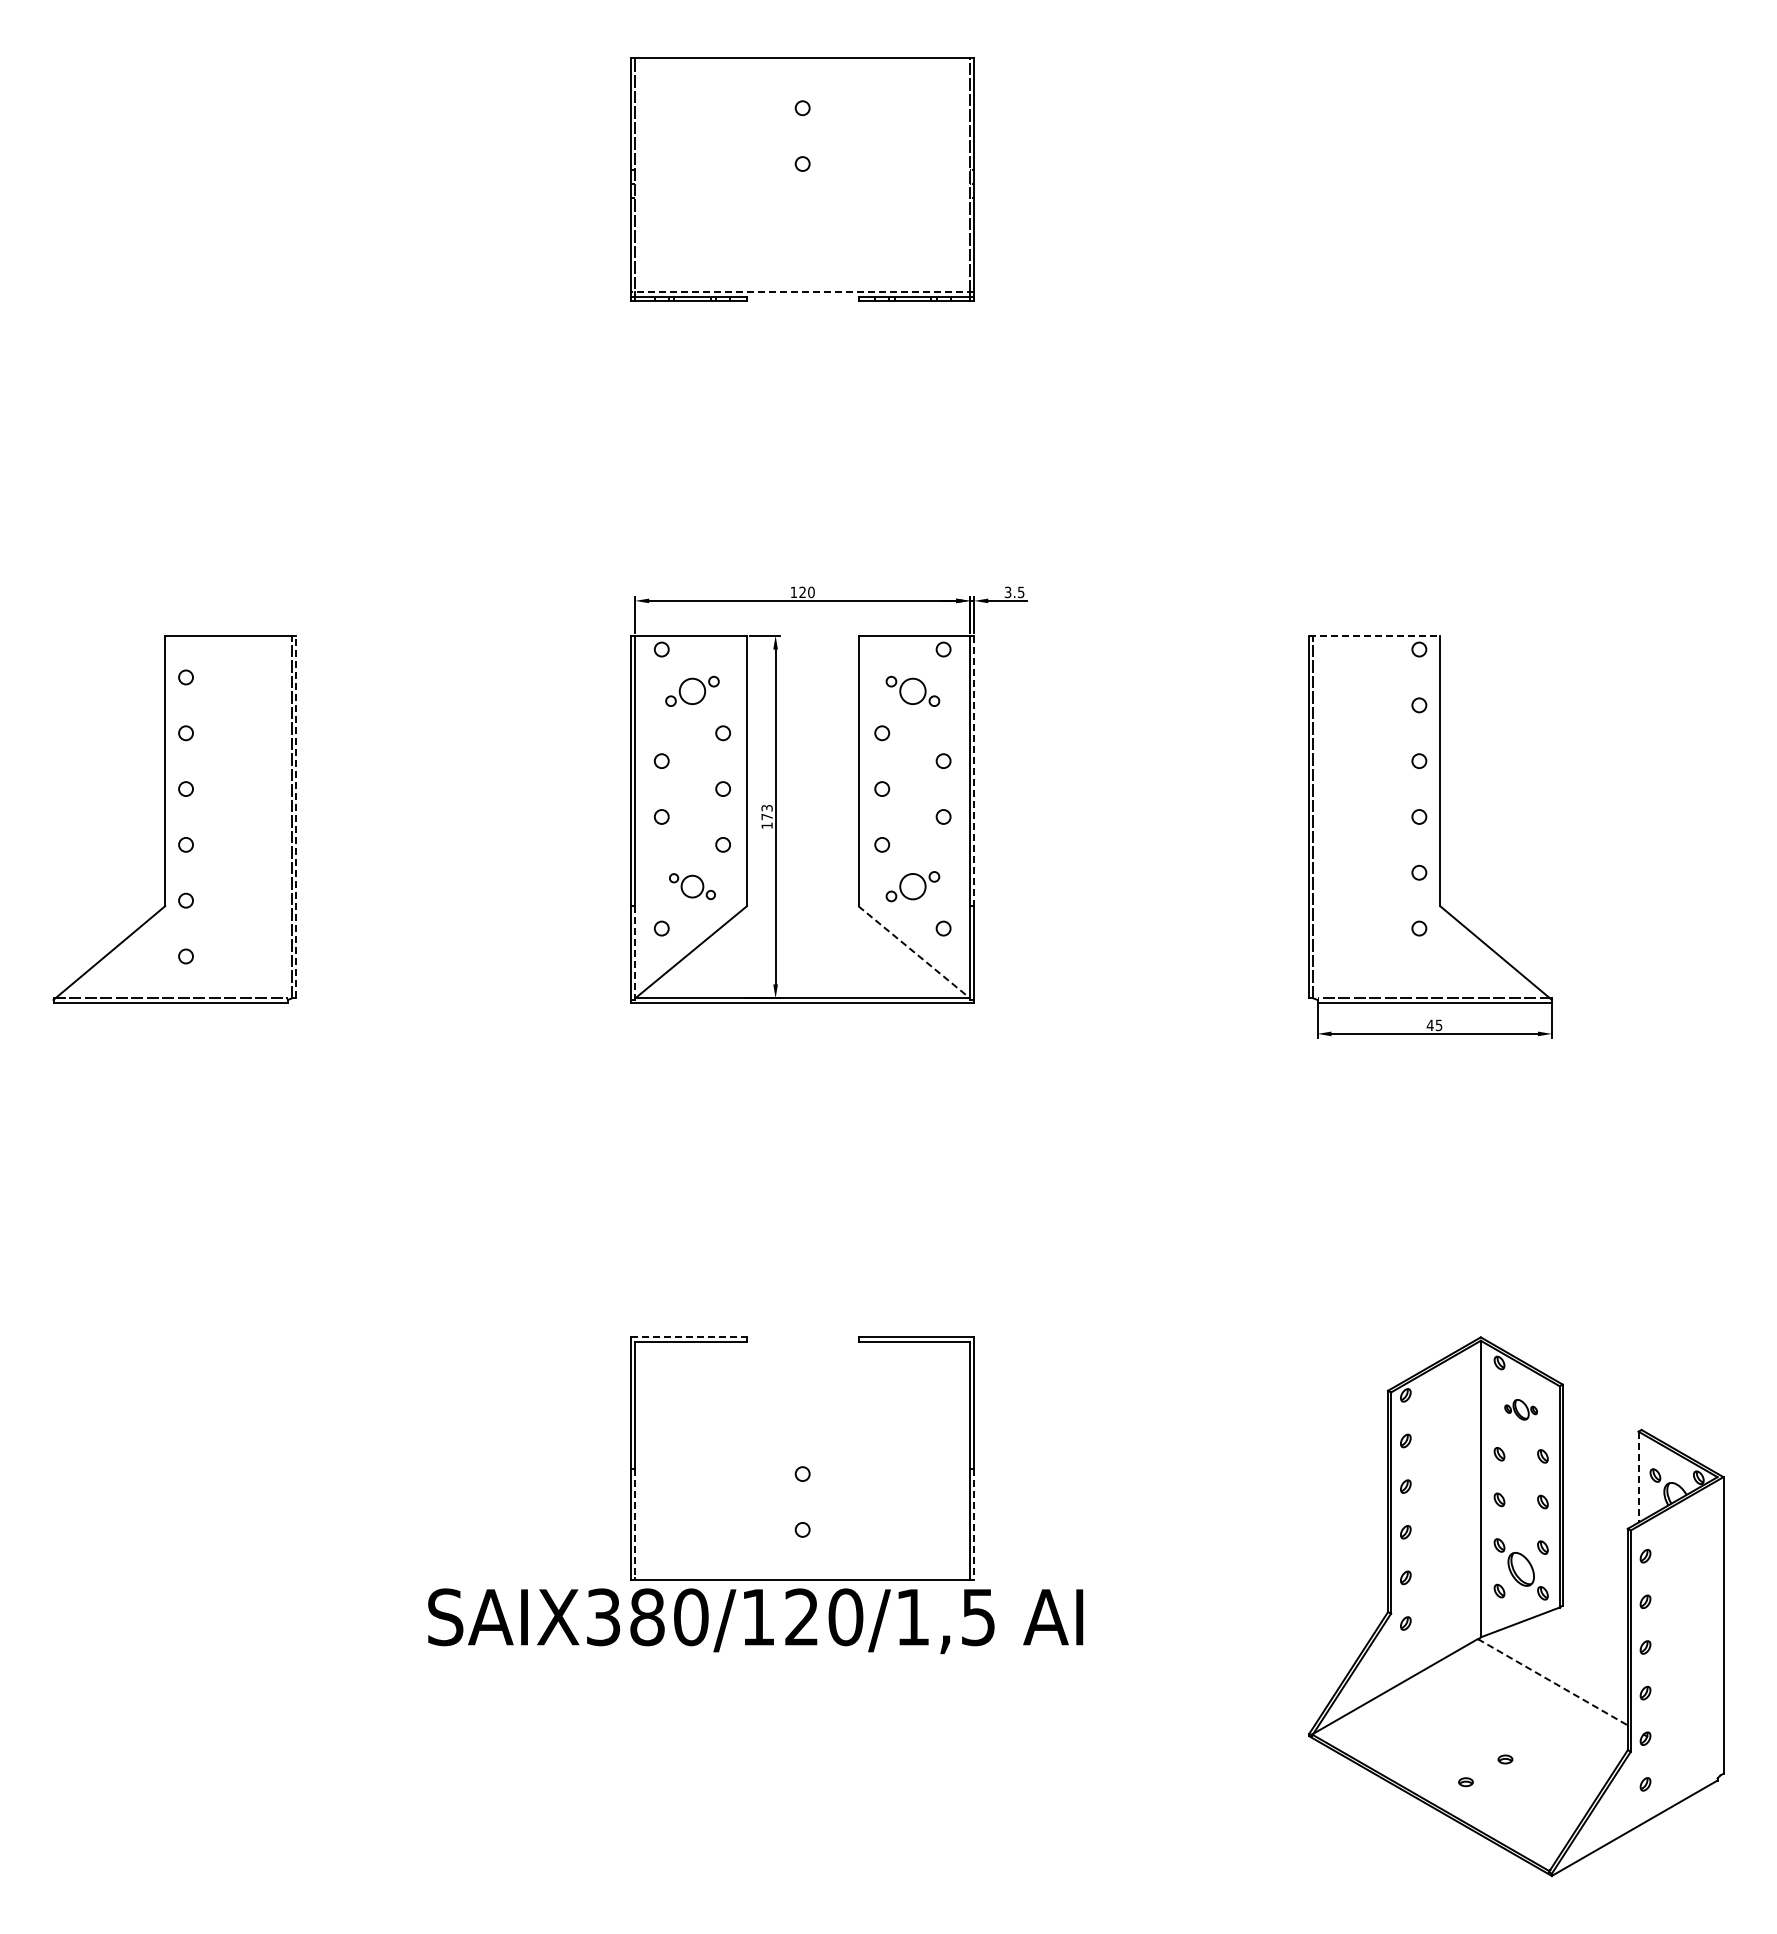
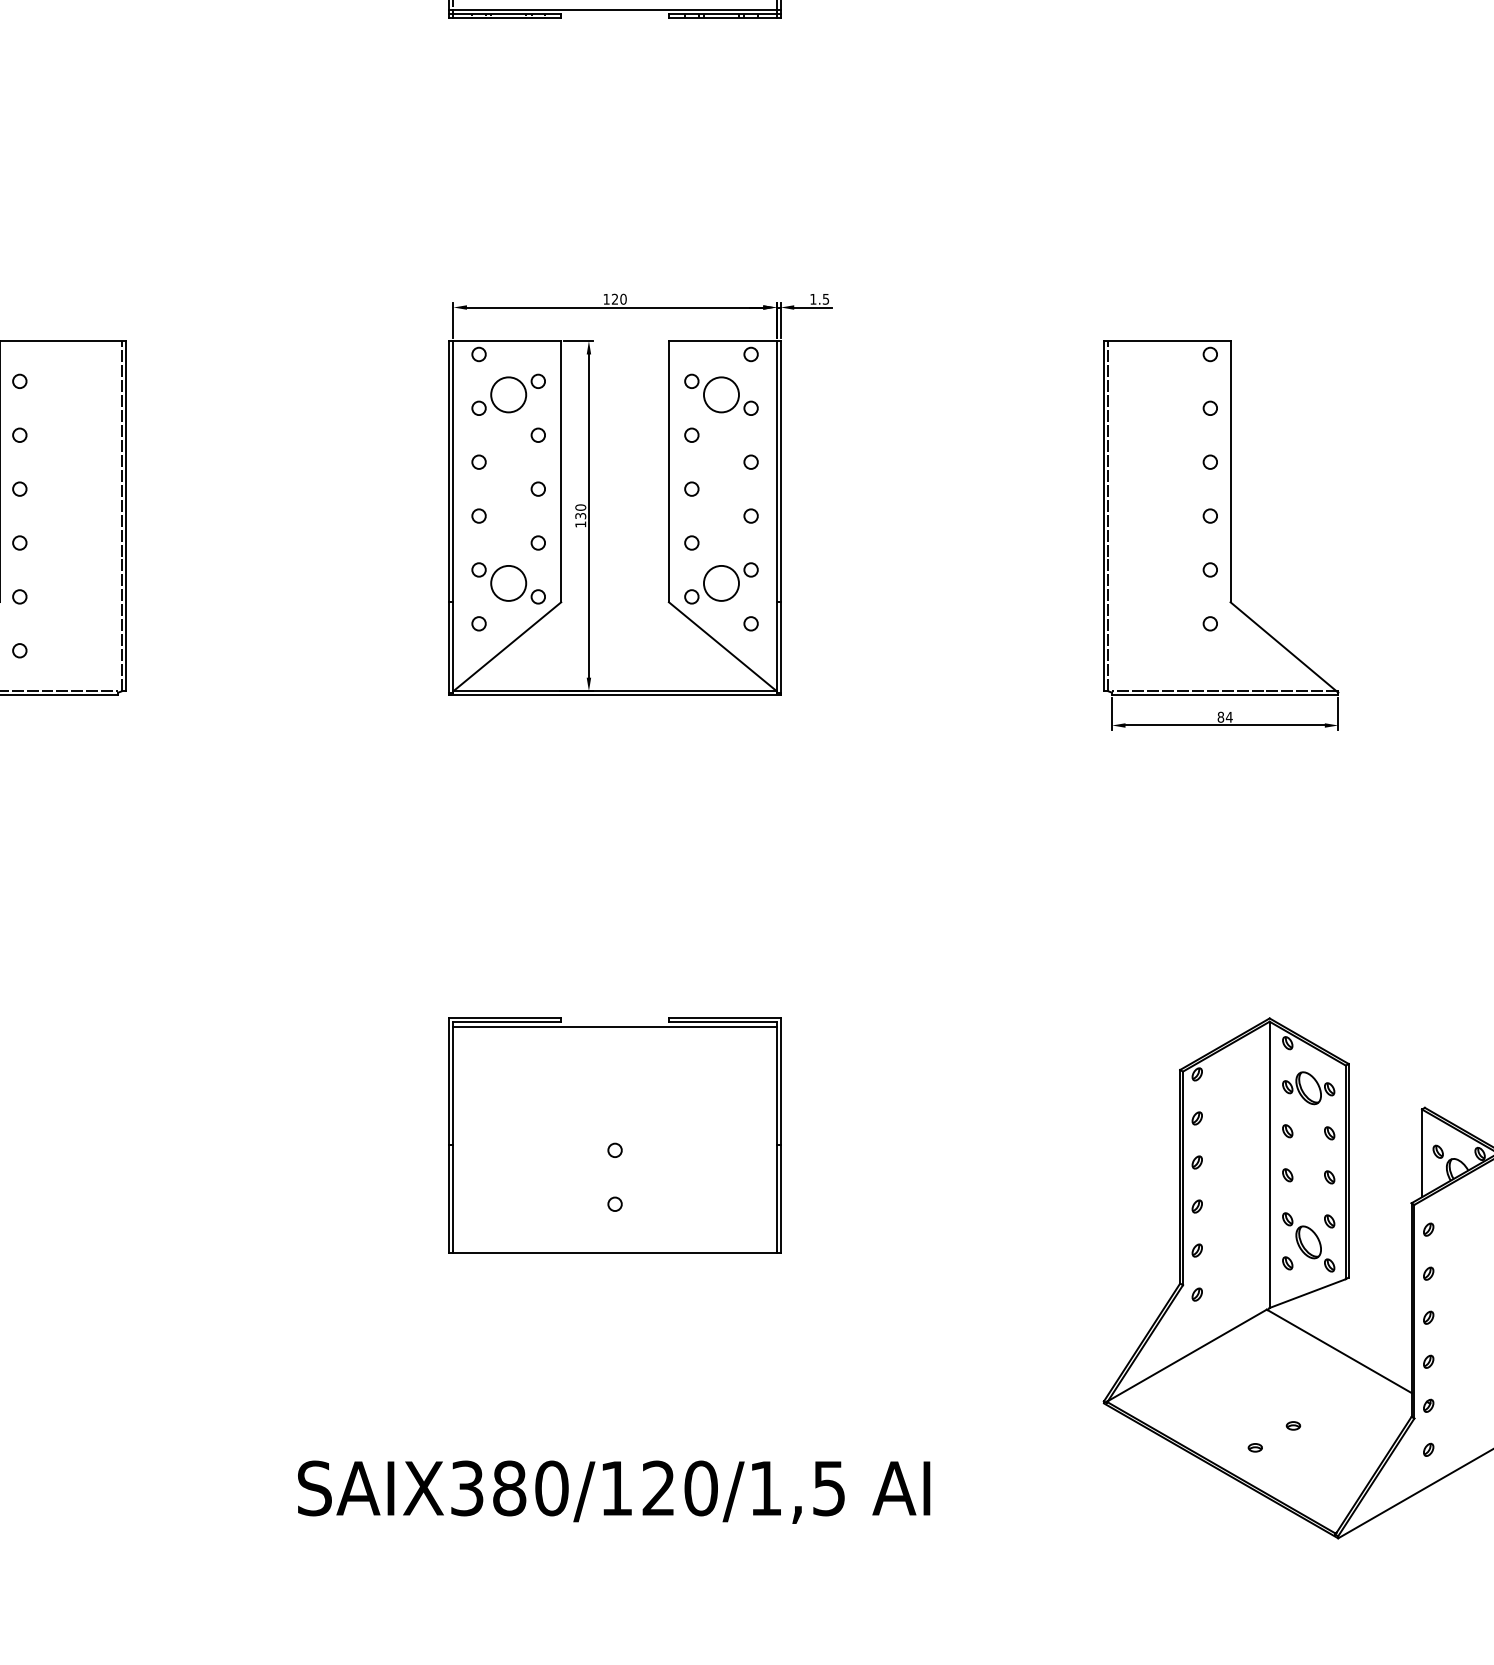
line: (802, 292) -> (614, 9), dashed -> solid
text: (1007, 592) -> (812, 299), 3.5 -> 1.5
line: (1374, 635) -> (1167, 340), dashed -> solid
part: (692, 691) -> (508, 394), size x1.43
part: (912, 691) -> (721, 394), size x1.43
line: (974, 771) -> (780, 472), dashed -> solid
text: (766, 812) -> (580, 511), 173 -> 130
line: (296, 816) -> (126, 515), dashed -> solid
part: (692, 886) -> (508, 583), size x1.67
part: (912, 886) -> (721, 583), size x1.43
line: (635, 952) -> (453, 646), dashed -> solid
line: (914, 952) -> (723, 646), dashed -> solid
text: (1434, 1025) -> (1224, 717), 45 -> 84
line: (689, 1337) -> (505, 1018), dashed -> solid
line: (802, 1345) -> (614, 1026), added
part: (1520, 1409) -> (1307, 1088), size x1.67
line: (1638, 1477) -> (1421, 1153), dashed -> solid
line: (635, 1523) -> (453, 1198), dashed -> solid
line: (974, 1524) -> (780, 1199), dashed -> solid
text: (755, 1620) -> (613, 1491), moved
line: (1552, 1682) -> (1338, 1351), dashed -> solid

